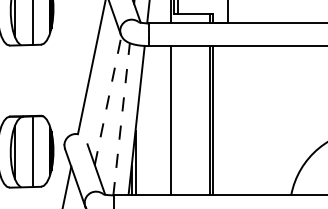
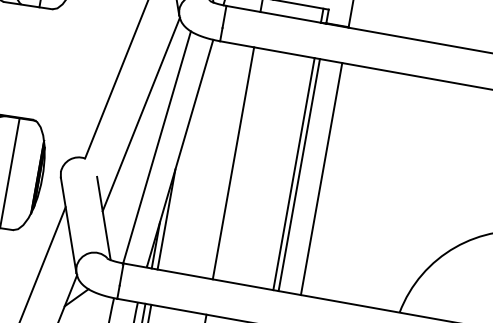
line: (108, 99) -> (142, 113), dashed -> solid
line: (121, 119) -> (156, 147), dashed -> solid
line: (227, 120) -> (321, 178), added

